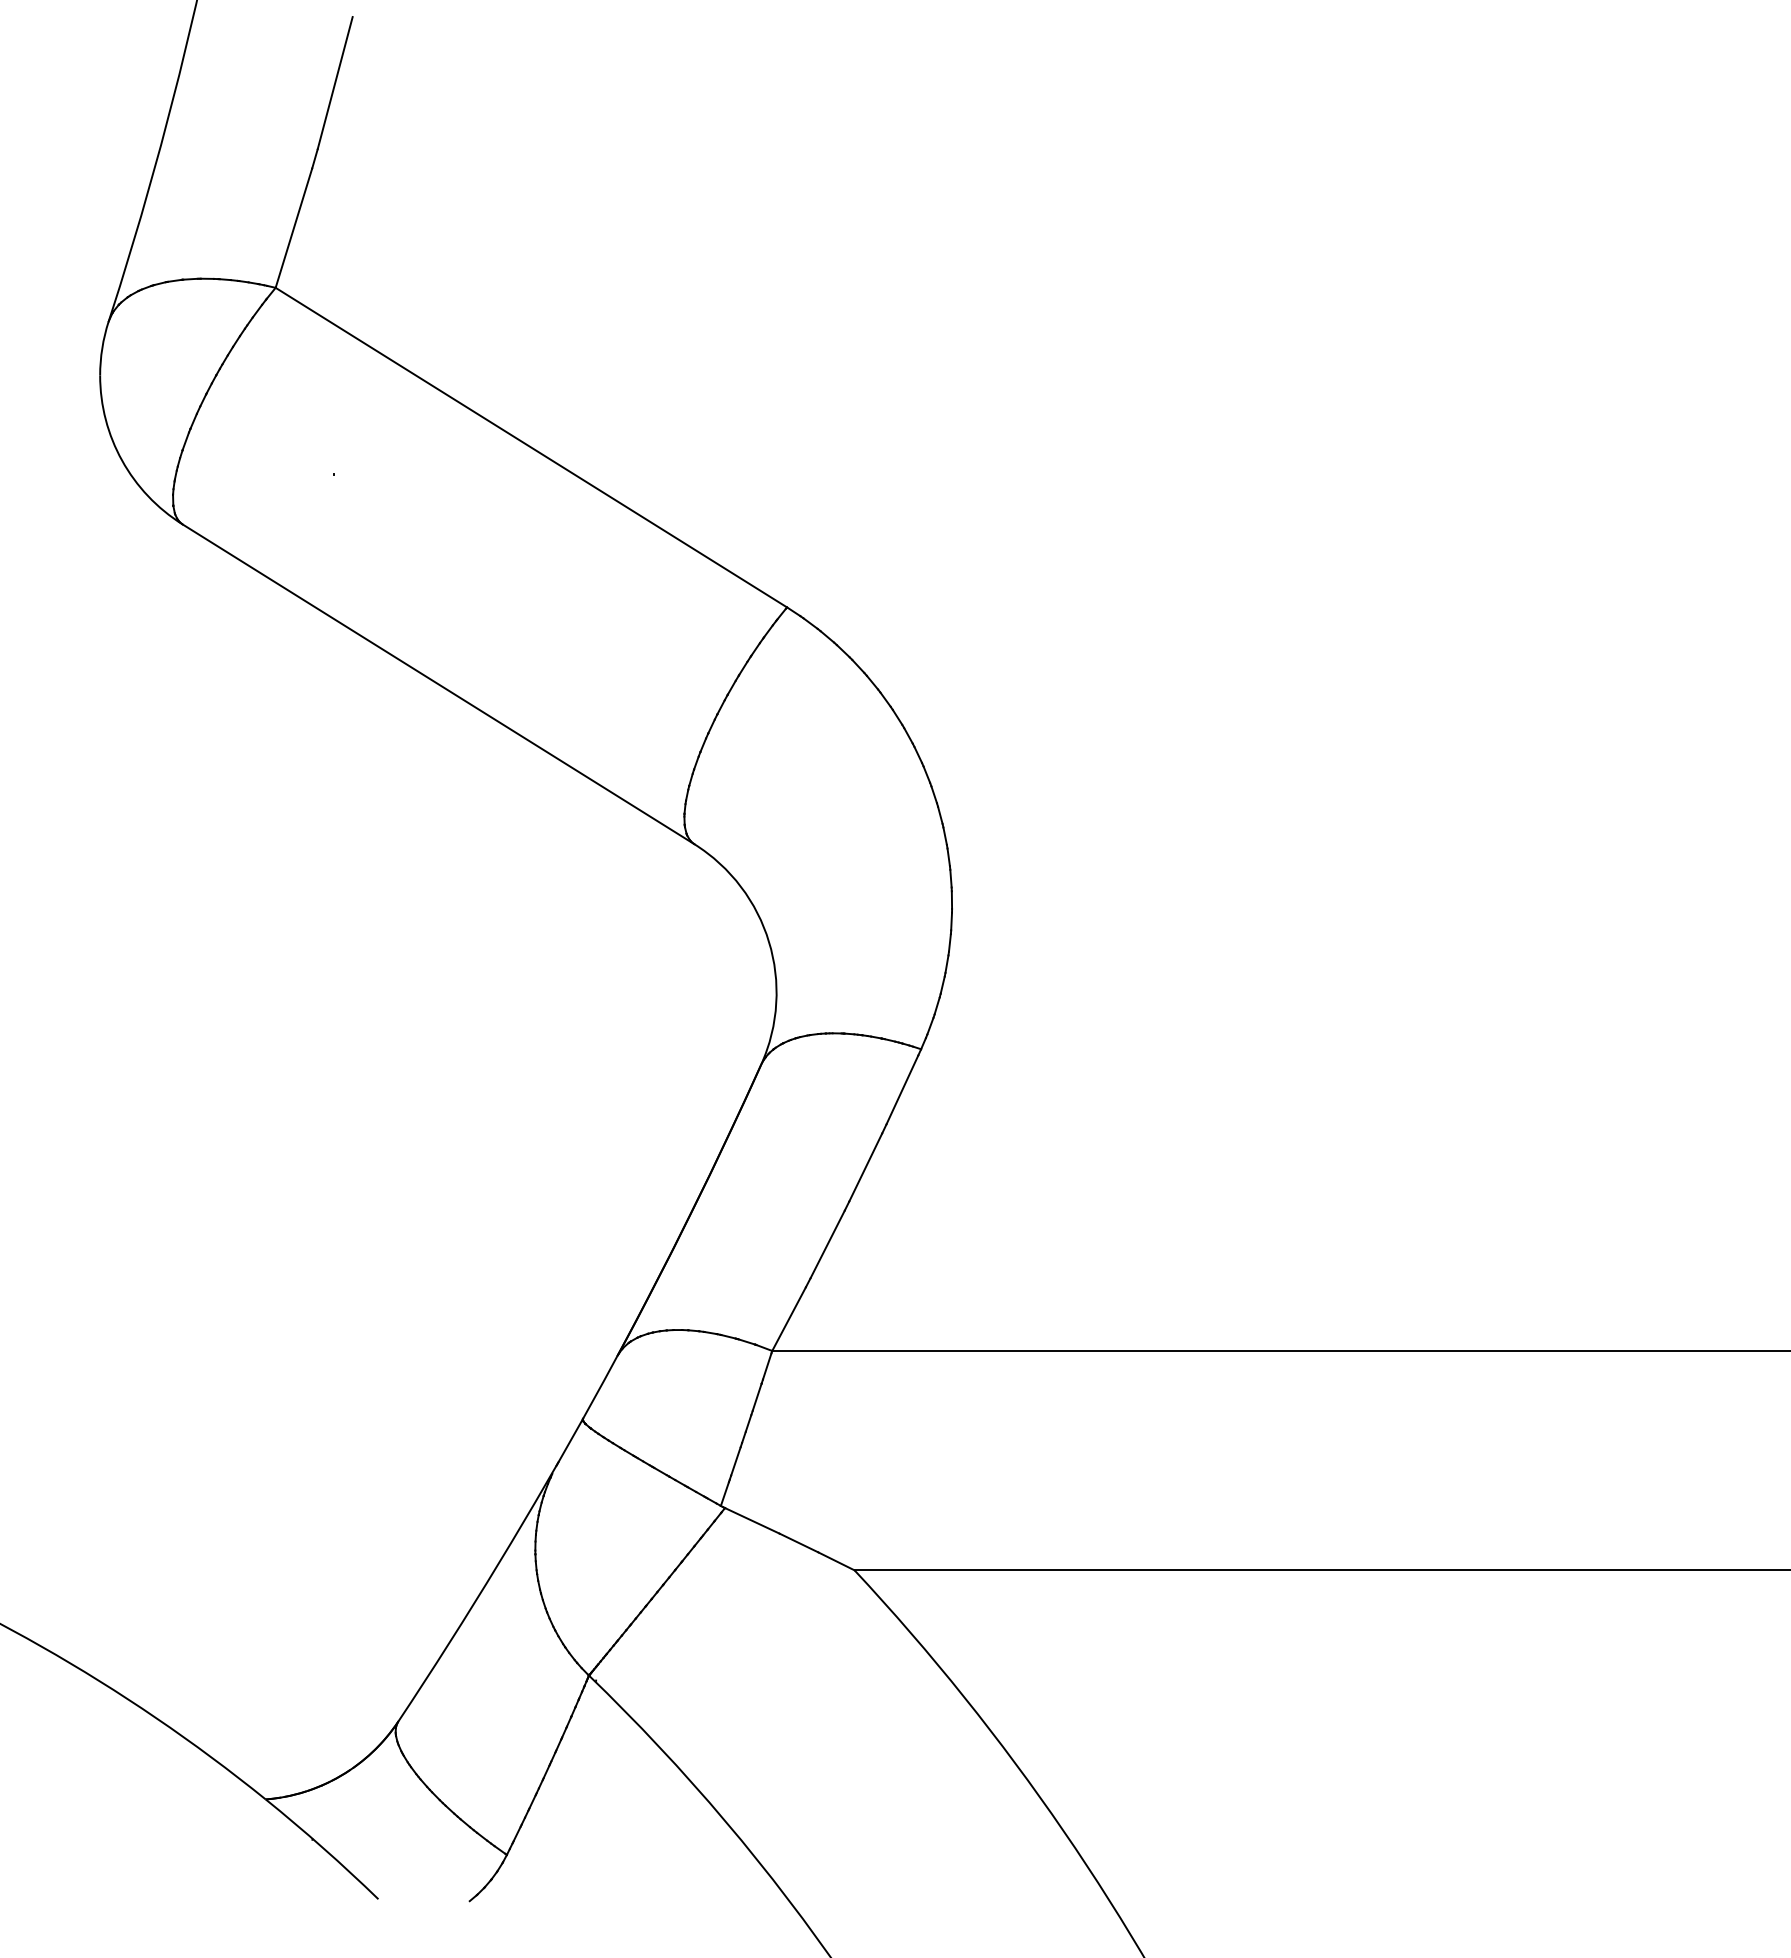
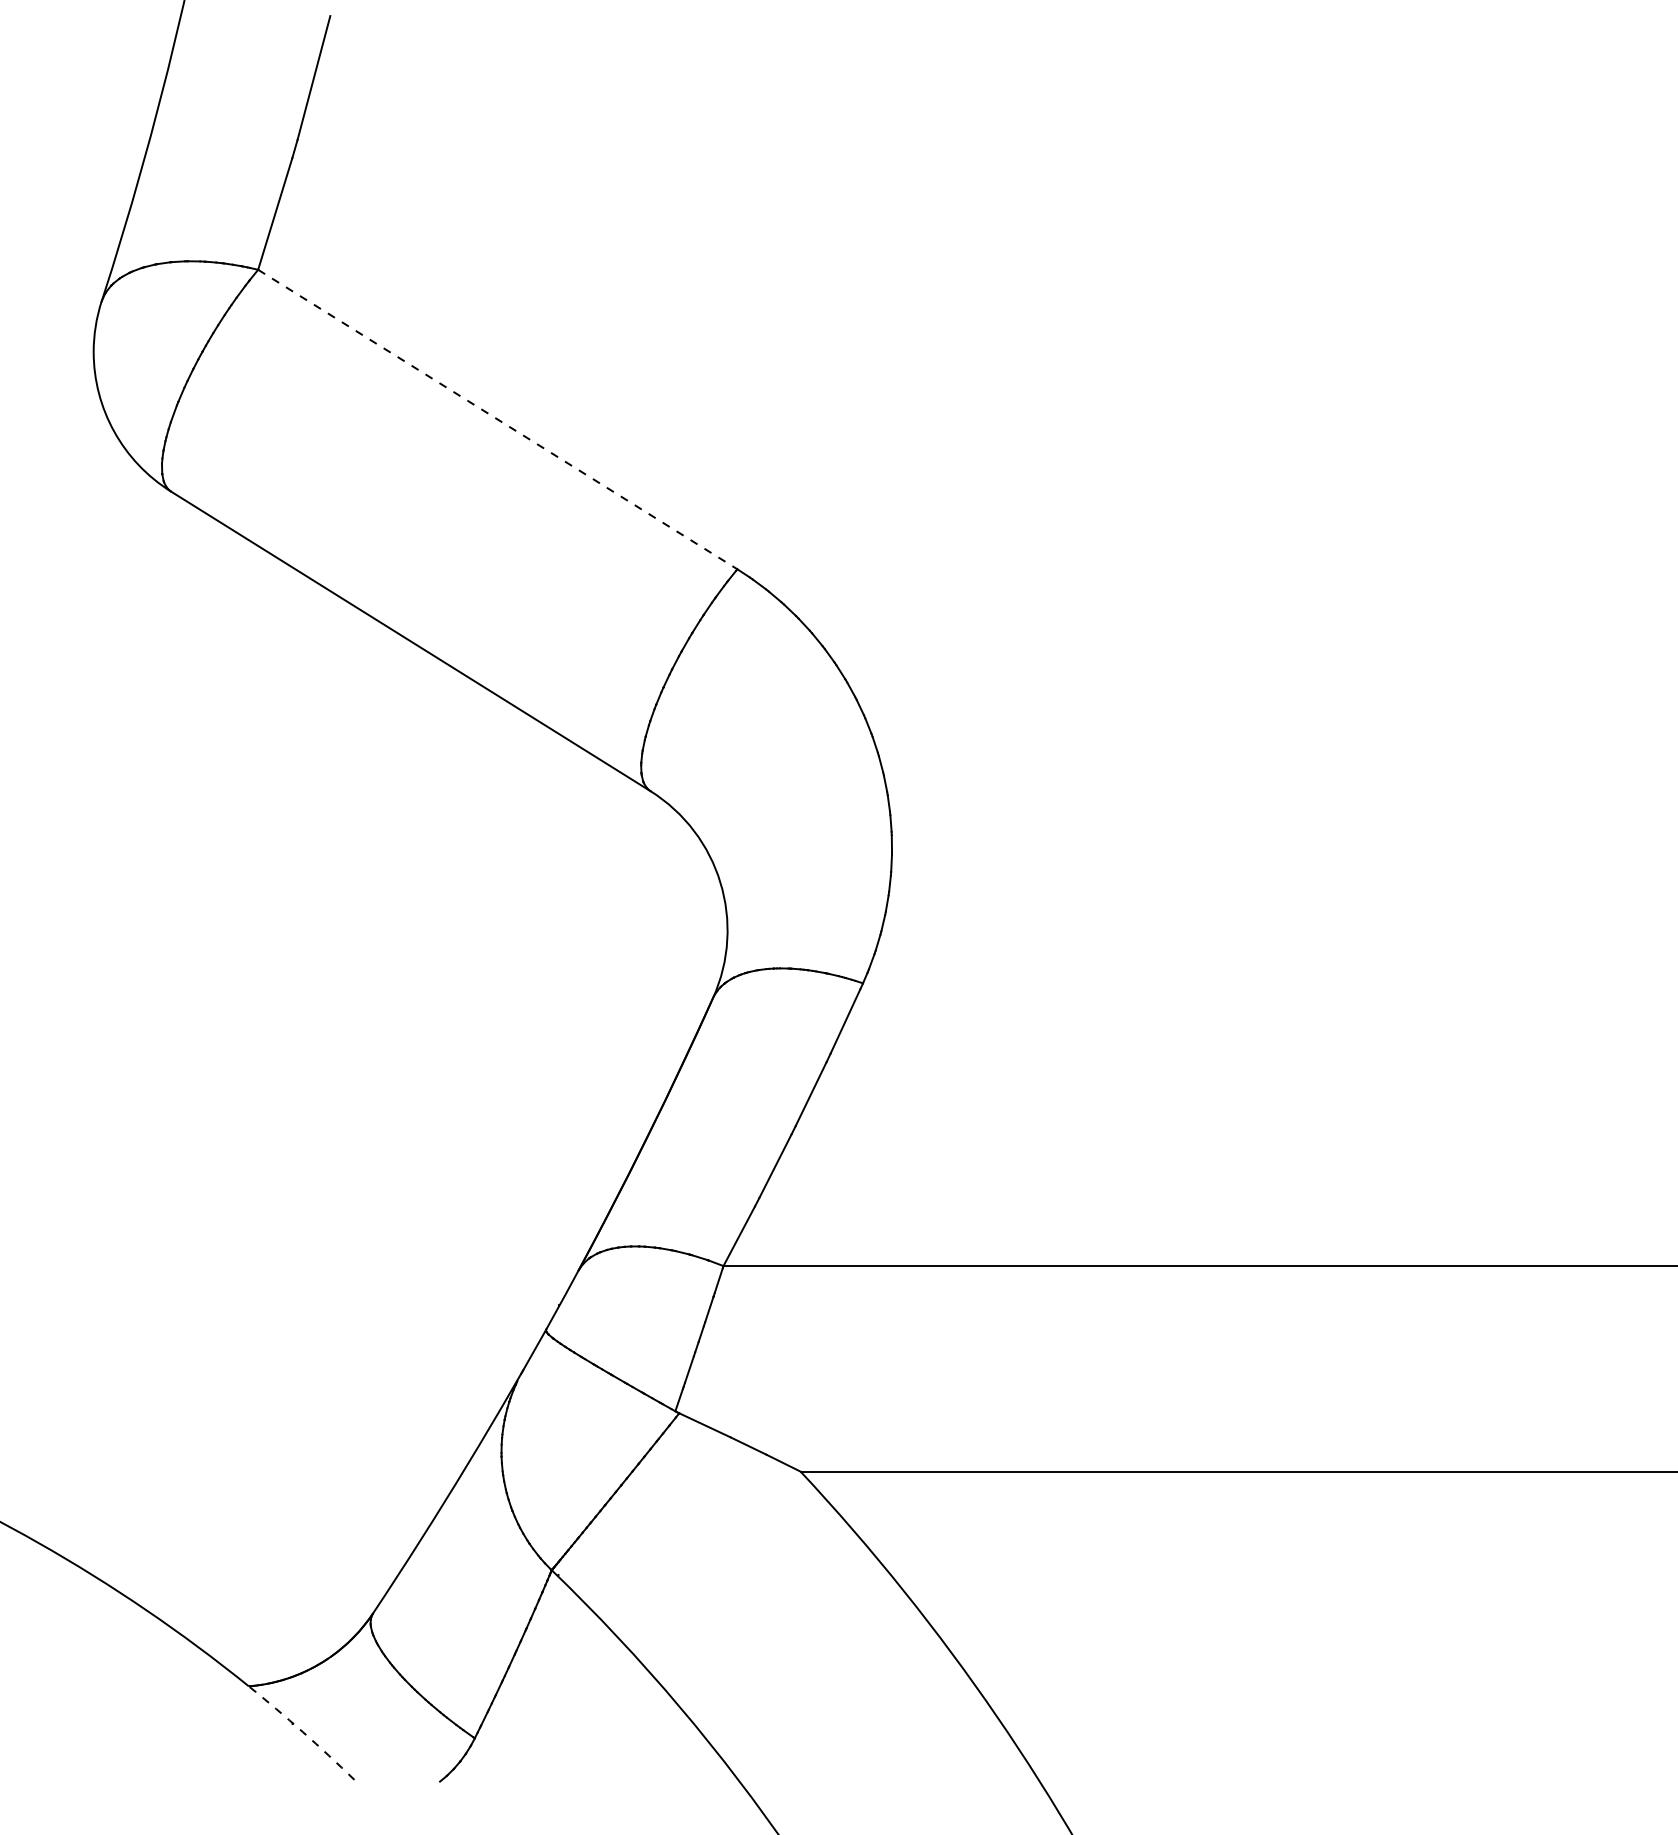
line: (531, 447) -> (497, 419), solid -> dashed
arc: (323, 1848) -> (302, 1732), solid -> dashed

